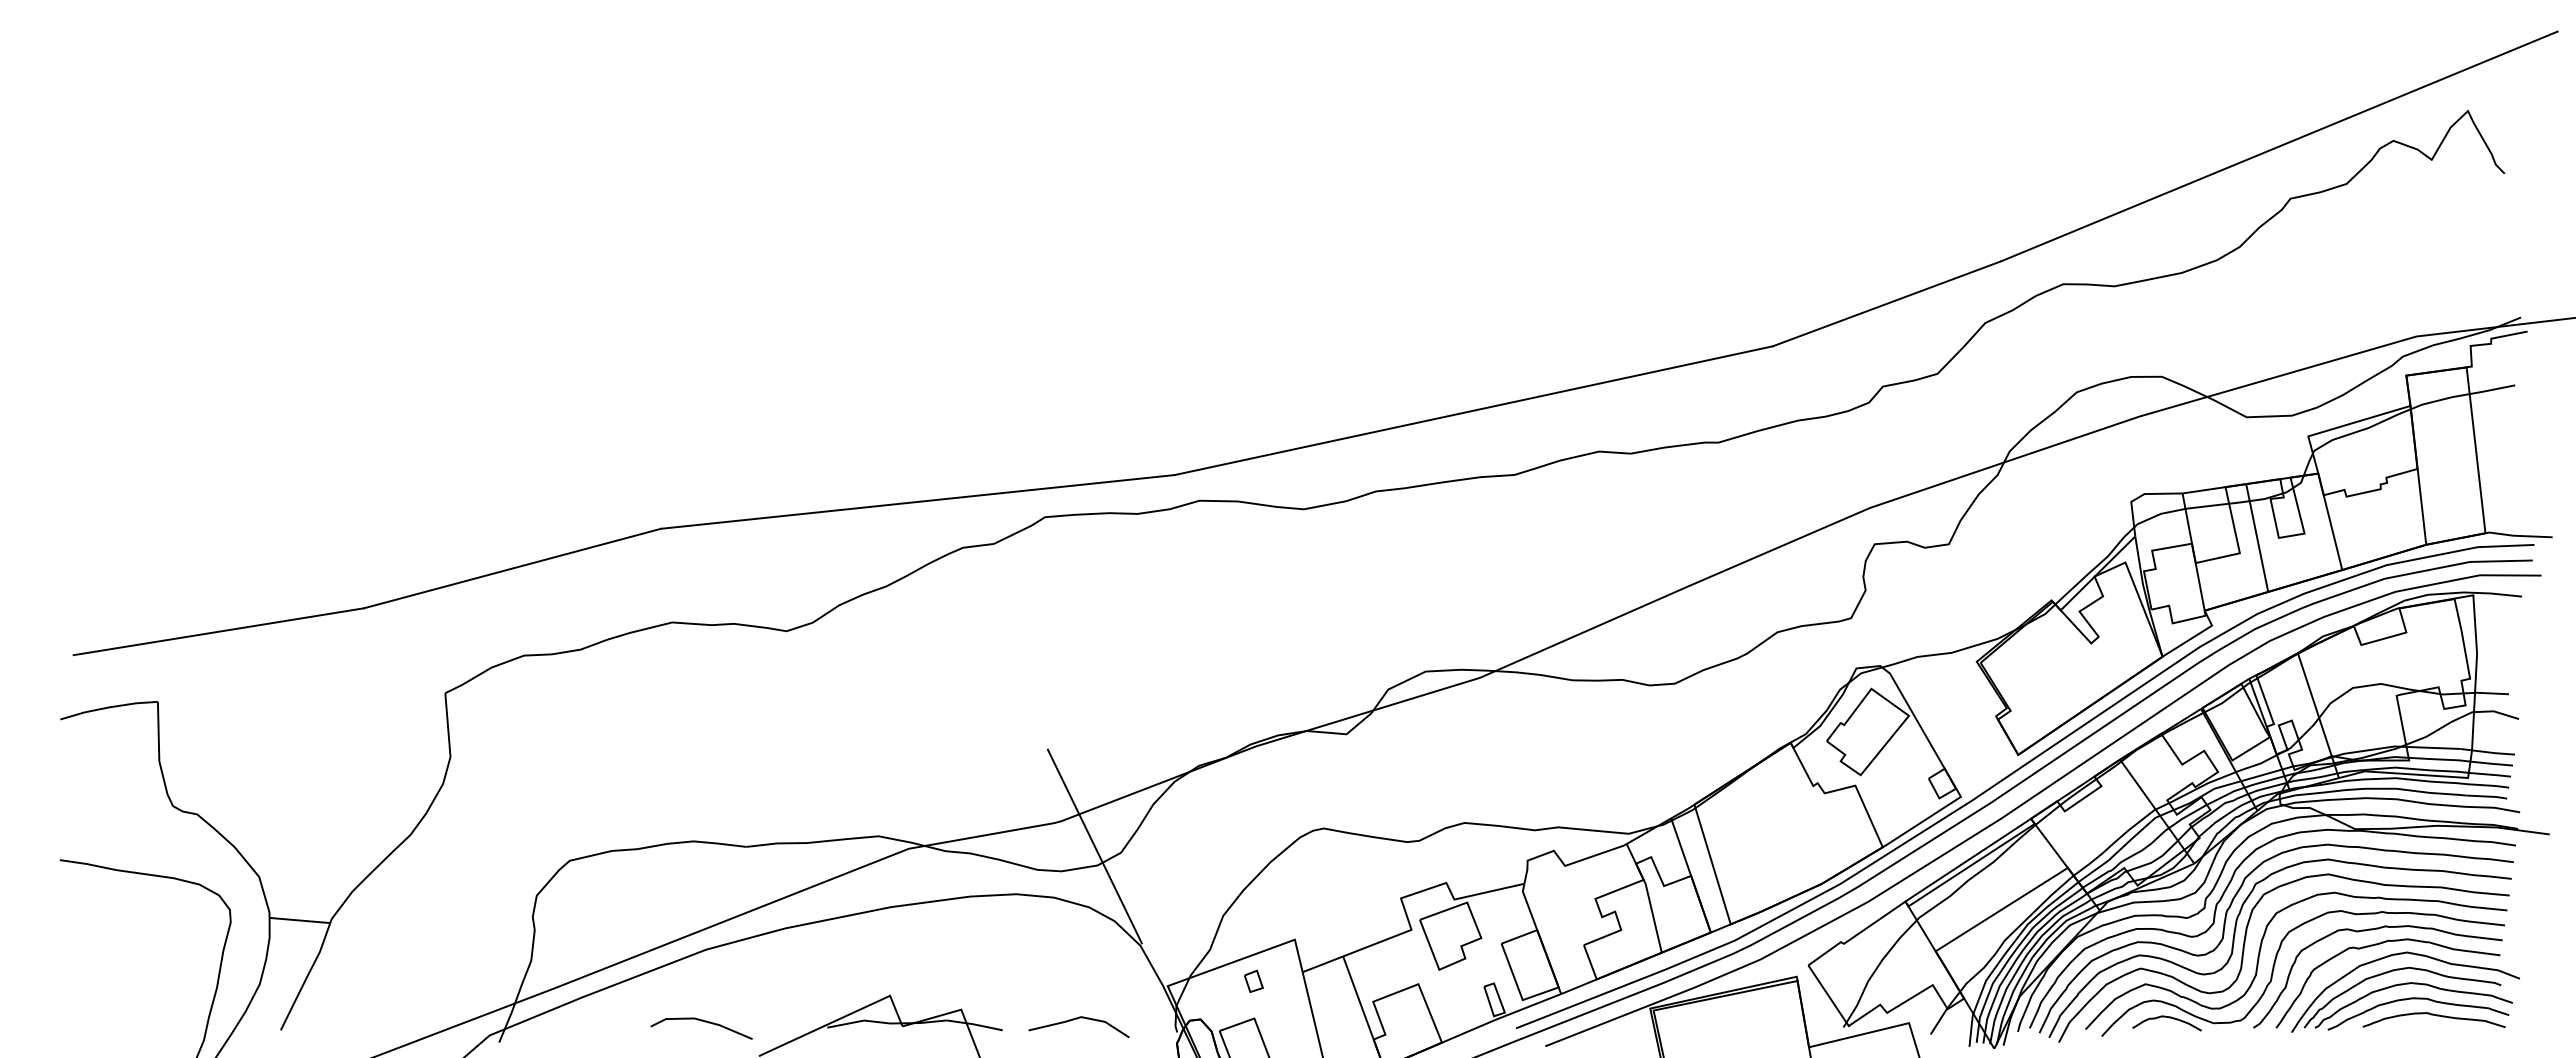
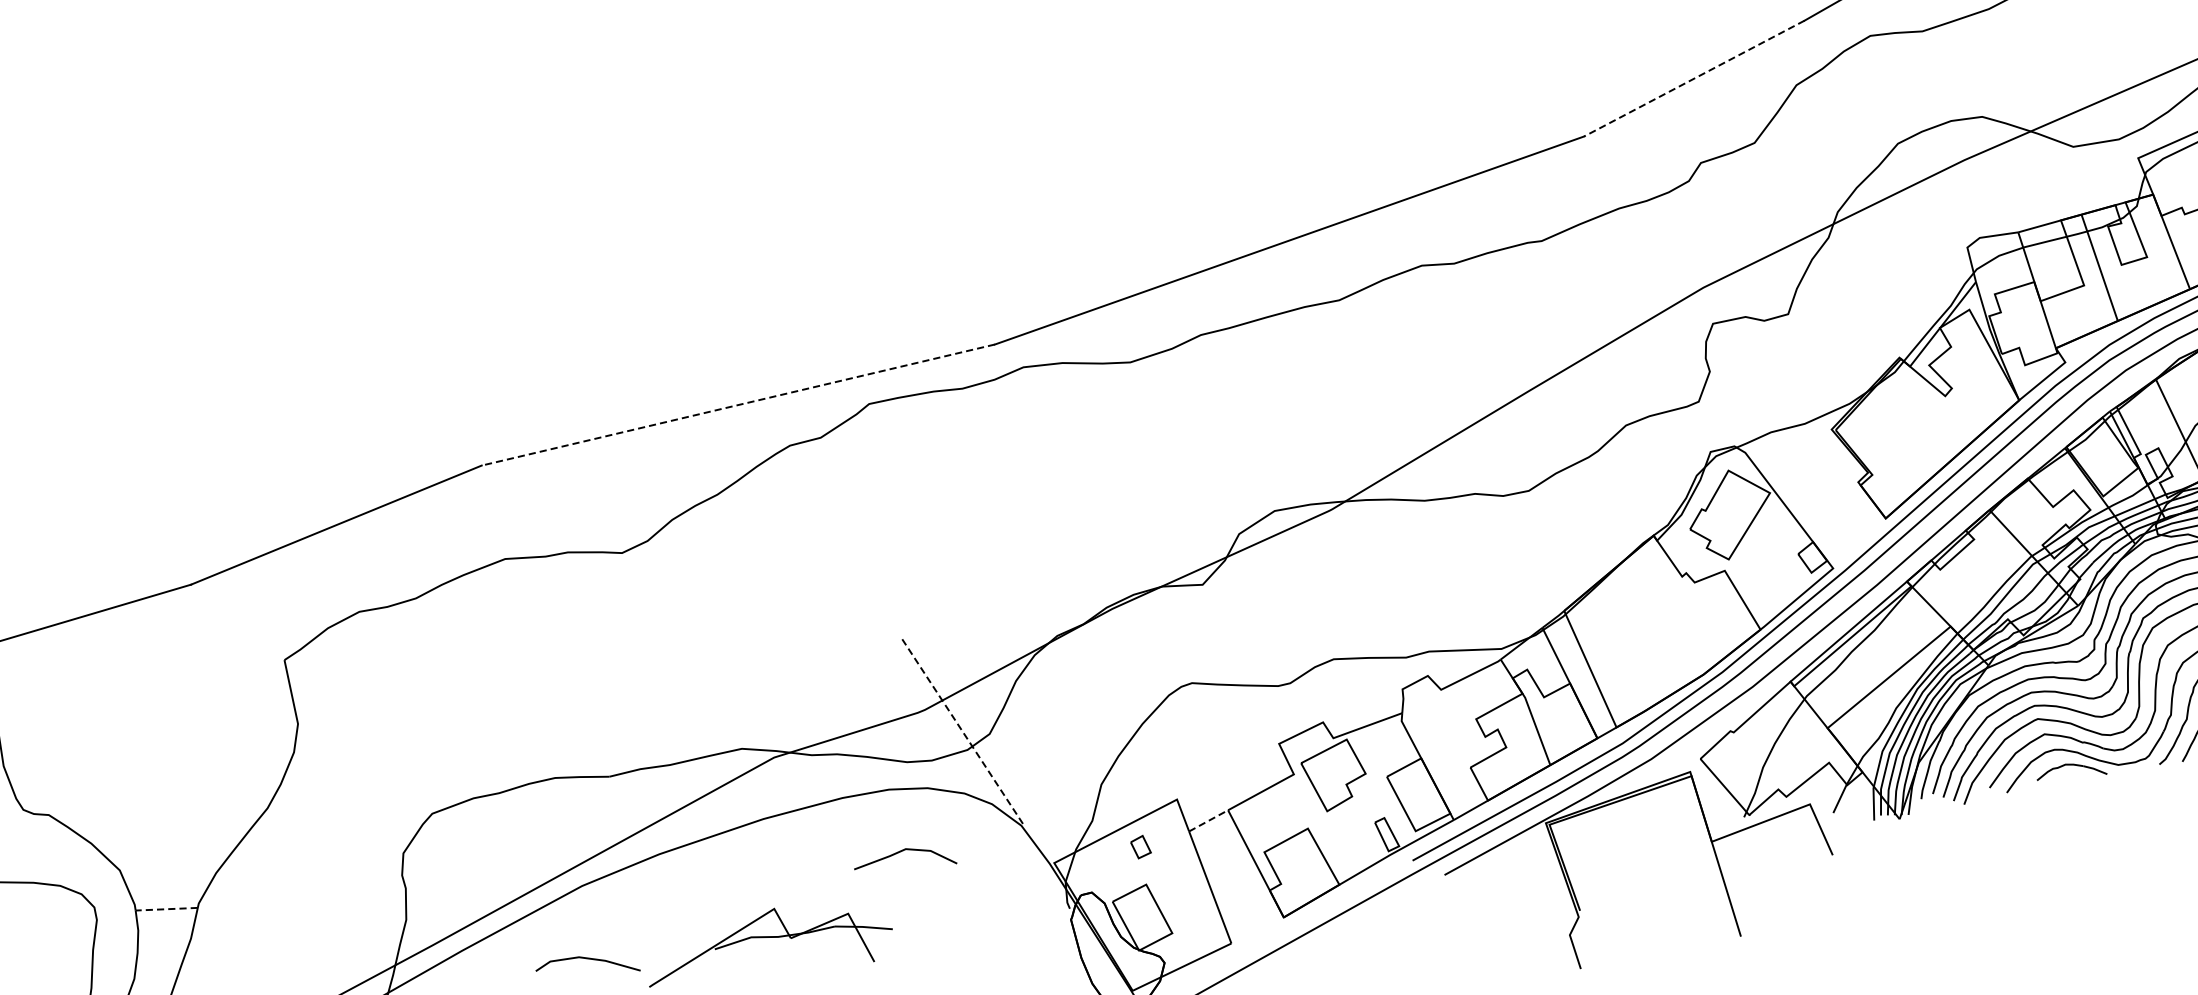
line: (1887, 303) -> (1694, 78), solid -> dashed
line: (917, 501) -> (737, 404), solid -> dashed
line: (1094, 846) -> (961, 731), solid -> dashed
line: (299, 920) -> (166, 909), solid -> dashed
line: (1322, 964) -> (1208, 821), solid -> dashed
line: (1077, 1019) -> (902, 852), moved

